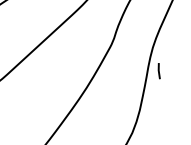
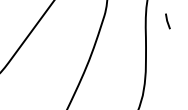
line: (158, 71) -> (167, 21), moved

